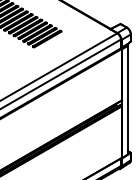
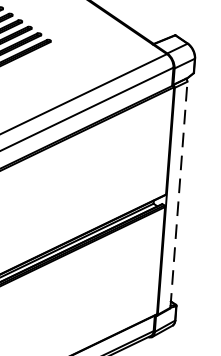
line: (128, 99) -> (179, 193), solid -> dashed

